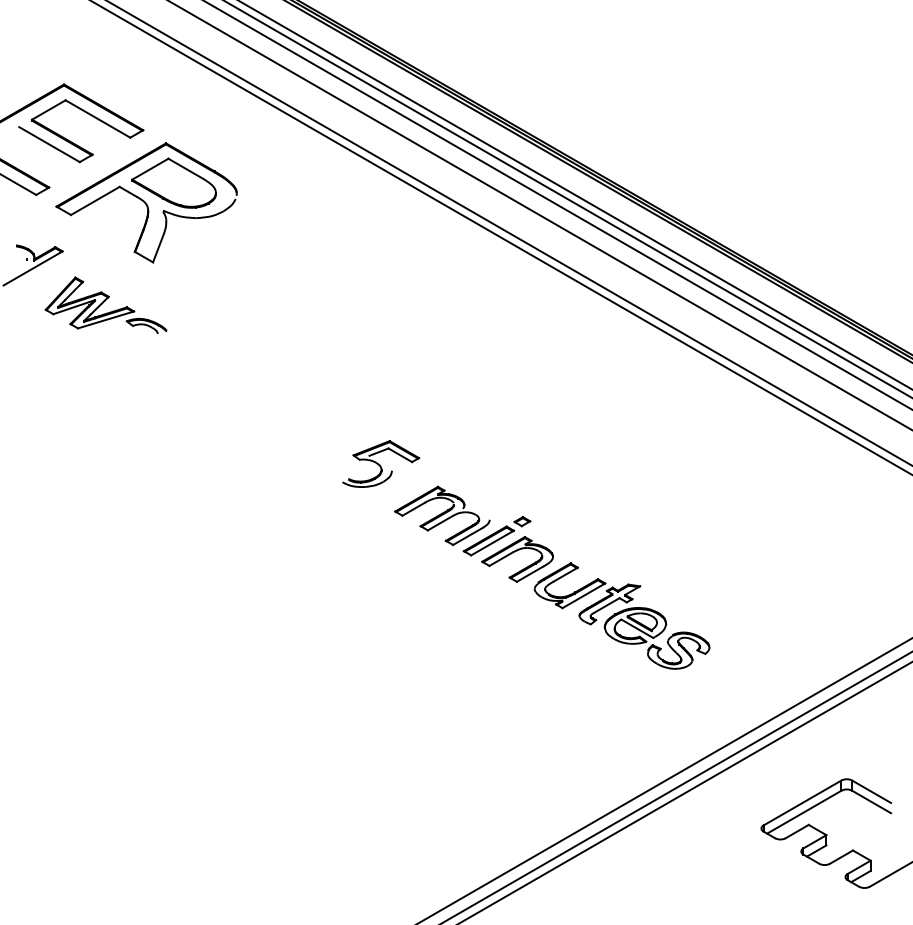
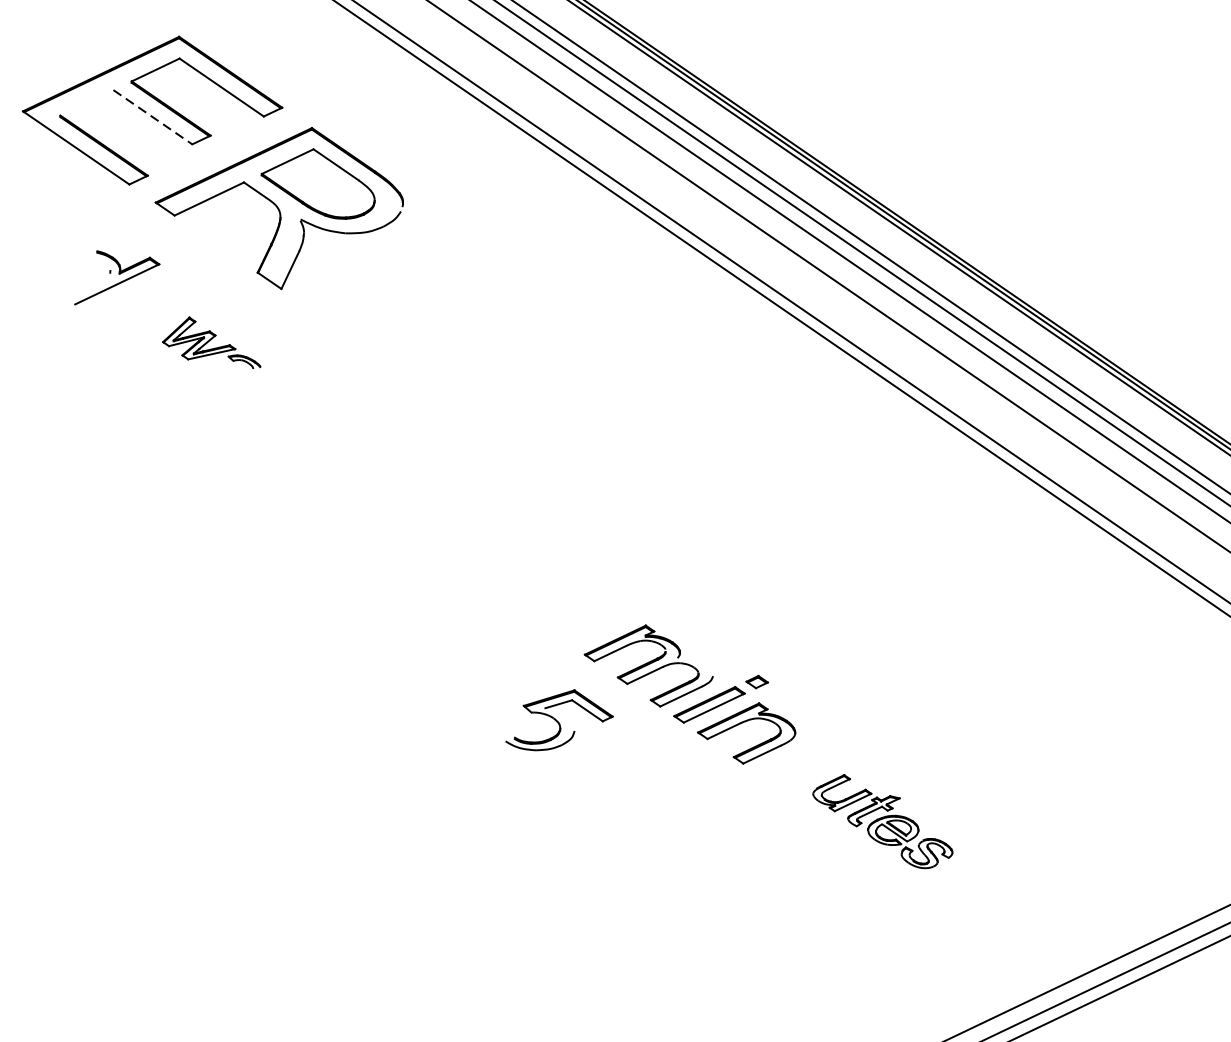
line: (49, 144) -> (152, 117), solid -> dashed
part: (105, 304) -> (212, 341), size x0.6
part: (381, 463) -> (560, 719), moved
part: (621, 615) -> (882, 820), size x0.6

